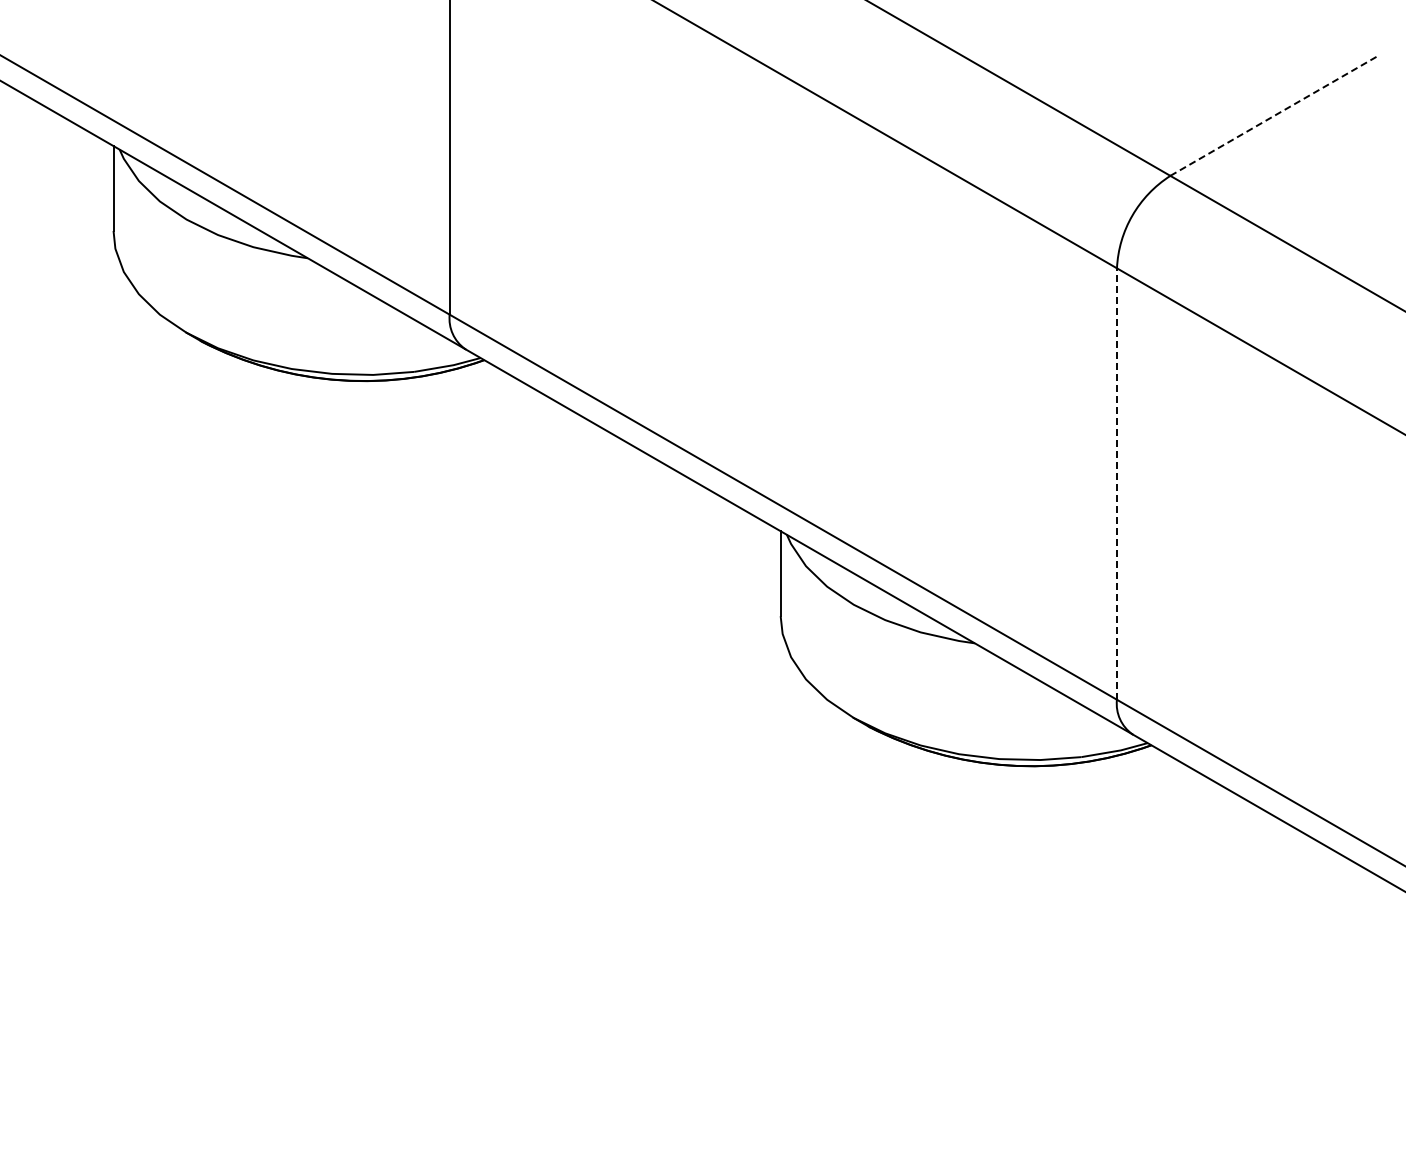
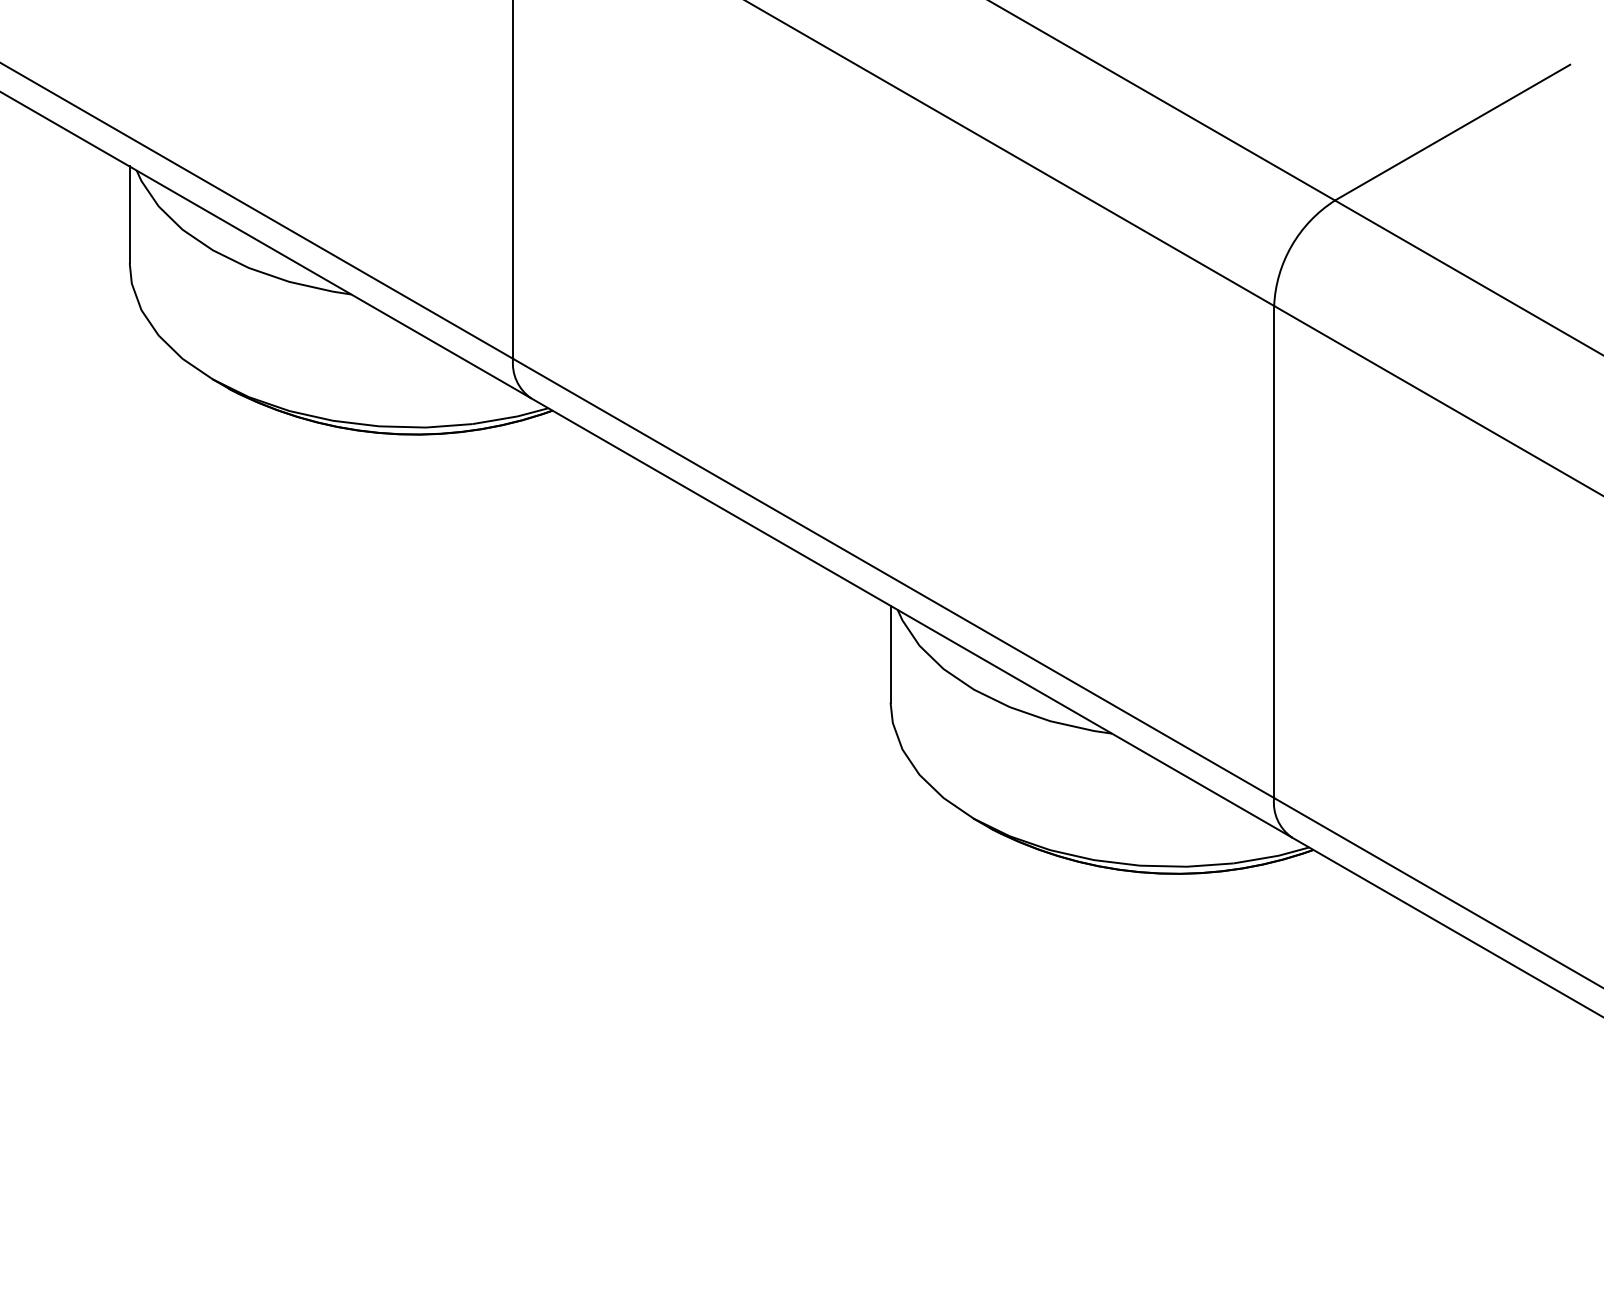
line: (1273, 116) -> (1452, 132), dashed -> solid
line: (1116, 484) -> (1273, 552), dashed -> solid

